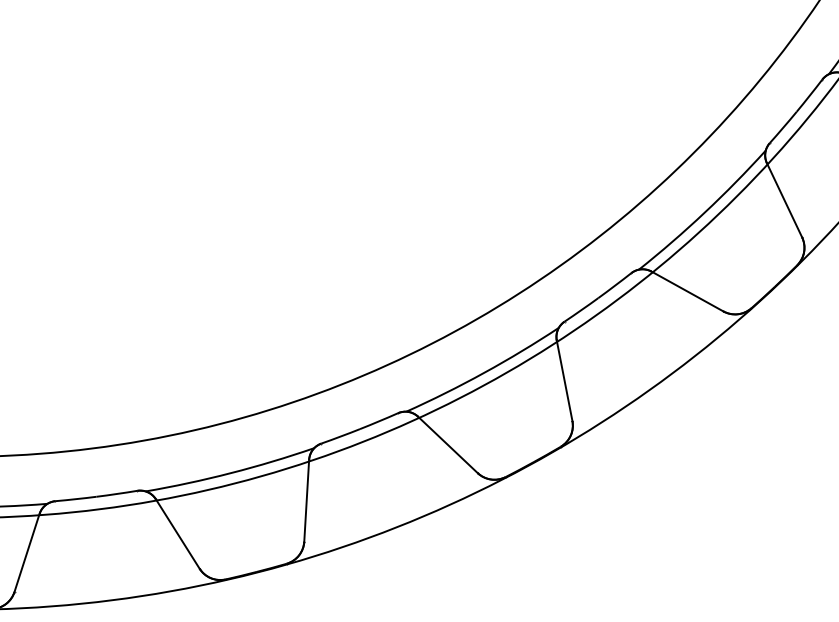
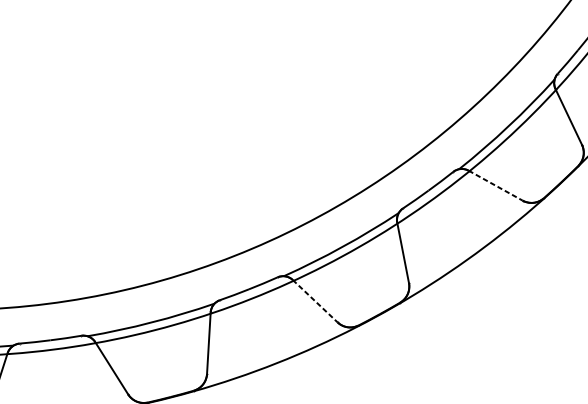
line: (687, 291) -> (495, 185), solid -> dashed
line: (448, 445) -> (315, 301), solid -> dashed

